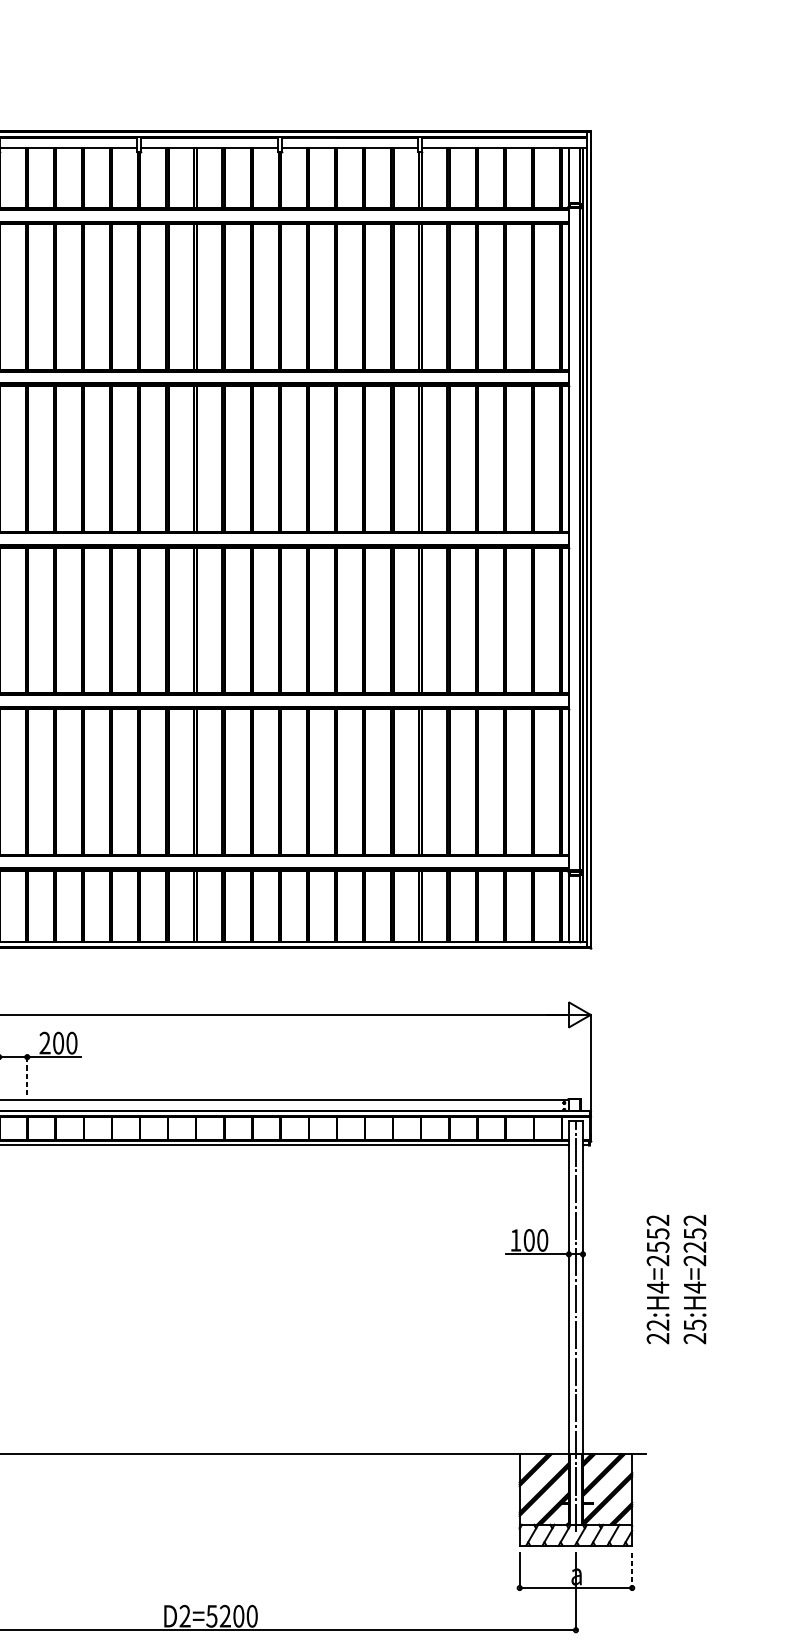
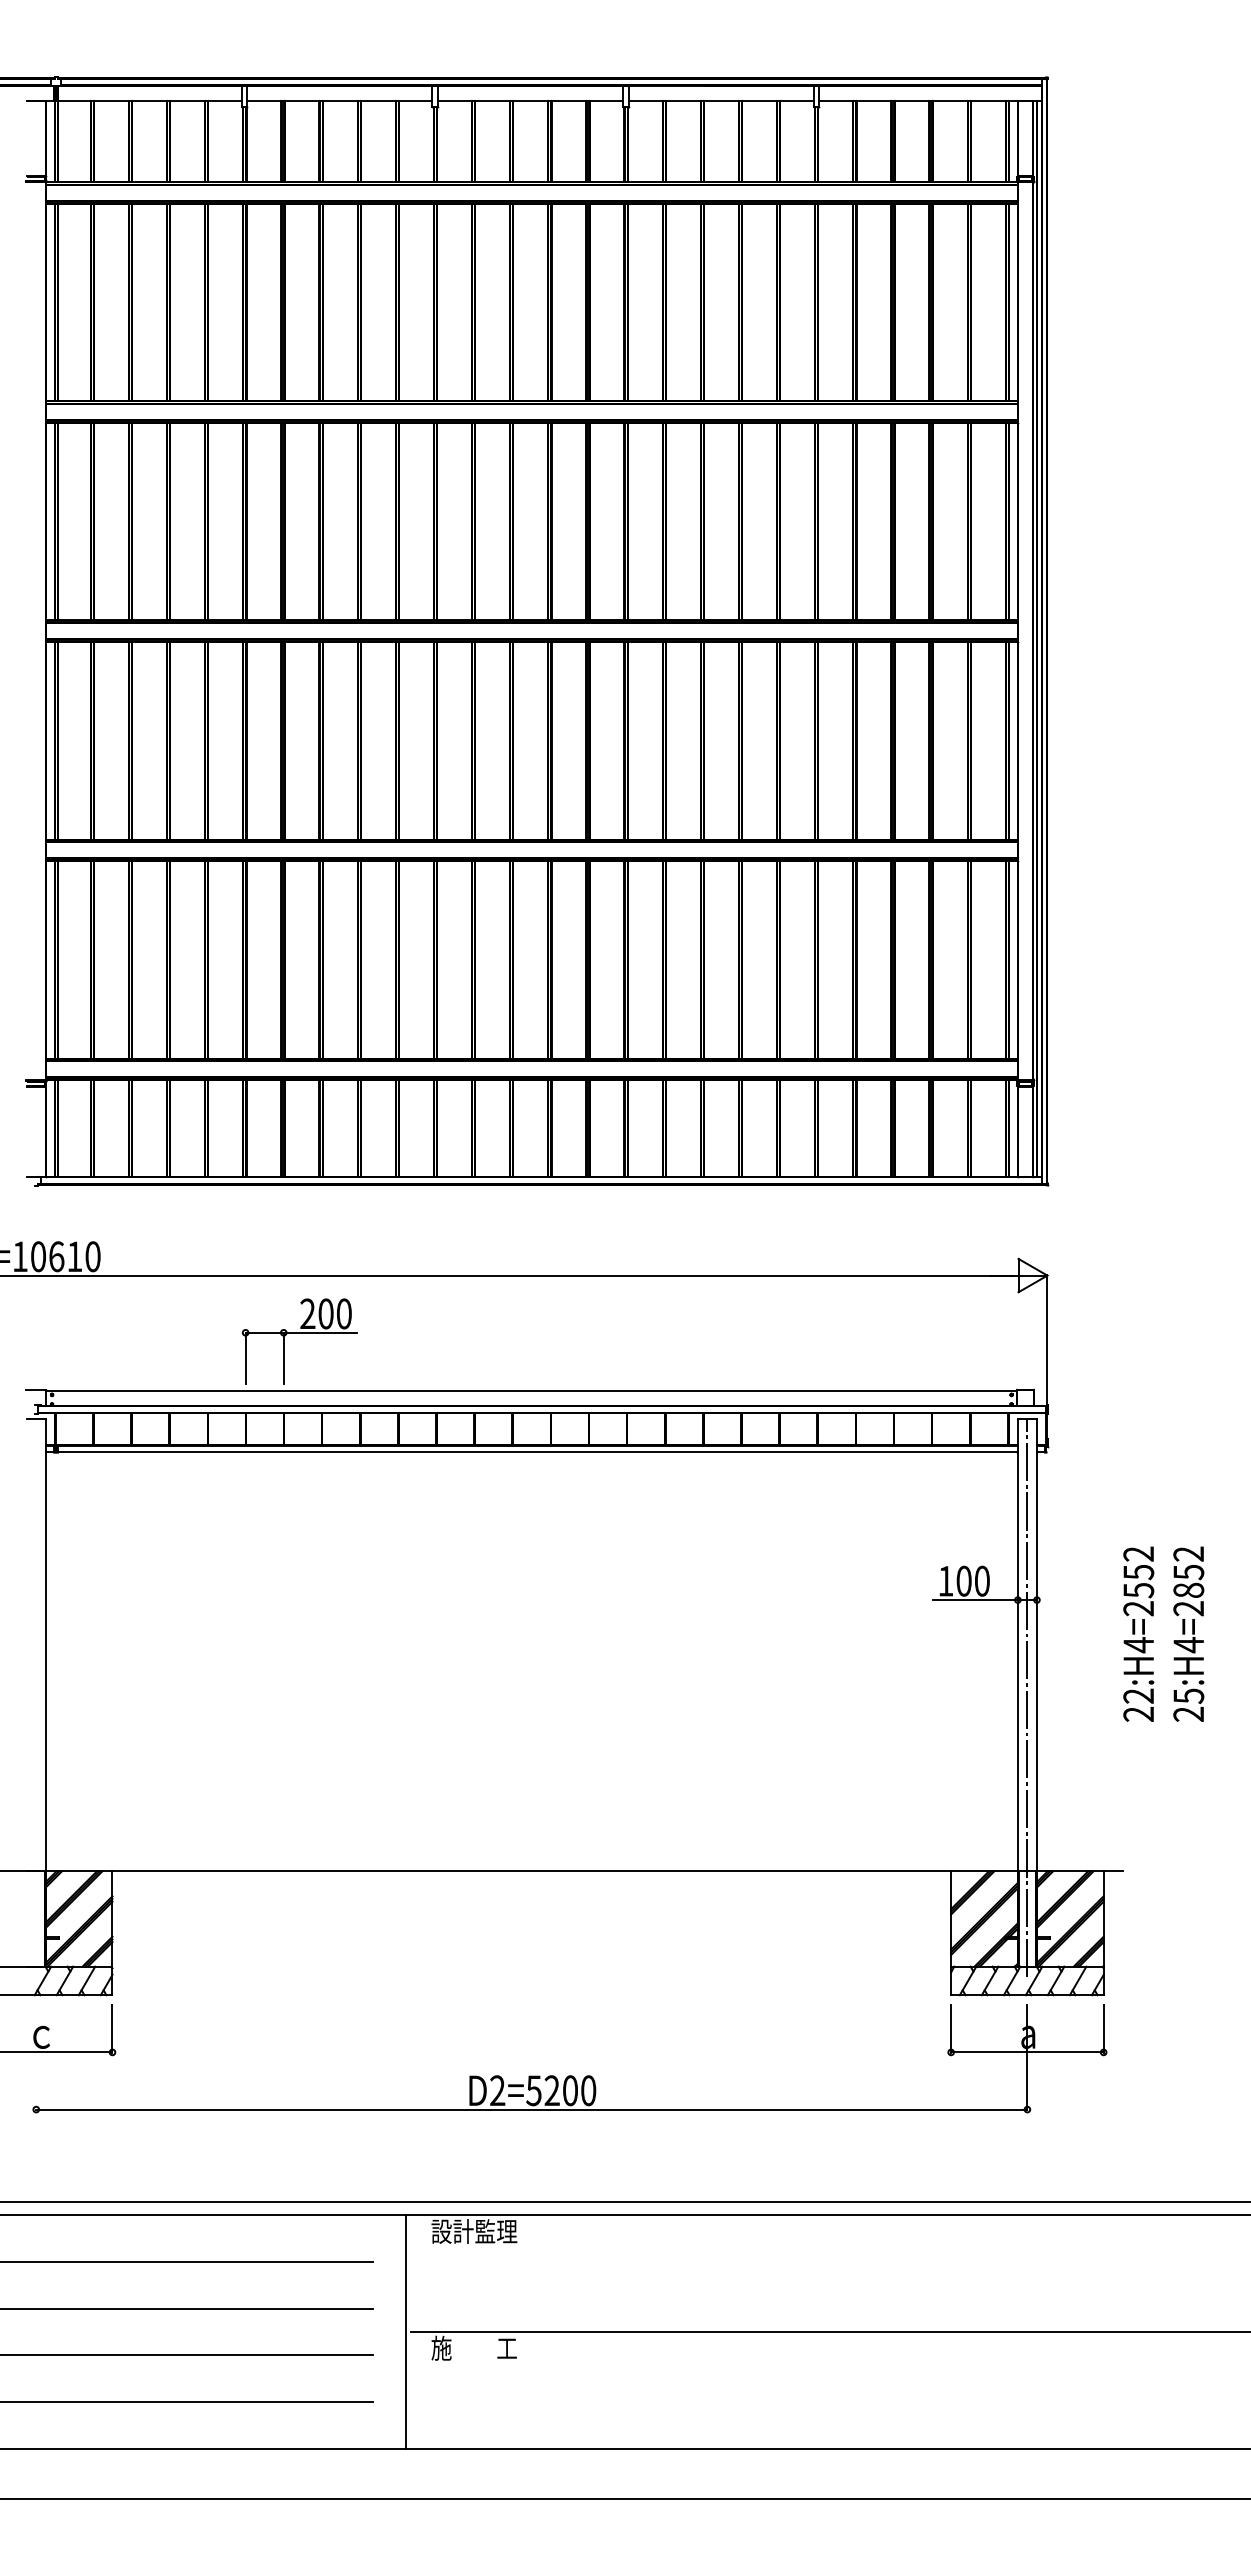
line: (27, 1076) -> (283, 1358), dashed -> solid
text: (694, 1246) -> (1188, 1589), 25:H4=2252 -> 25:H4=2852
line: (632, 1570) -> (1103, 2028), dashed -> solid

